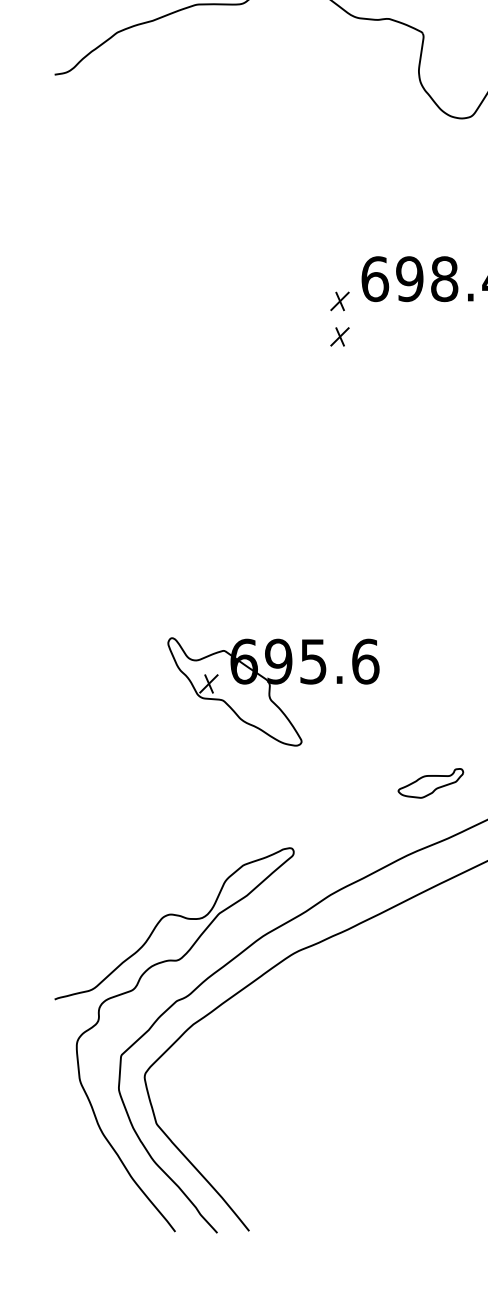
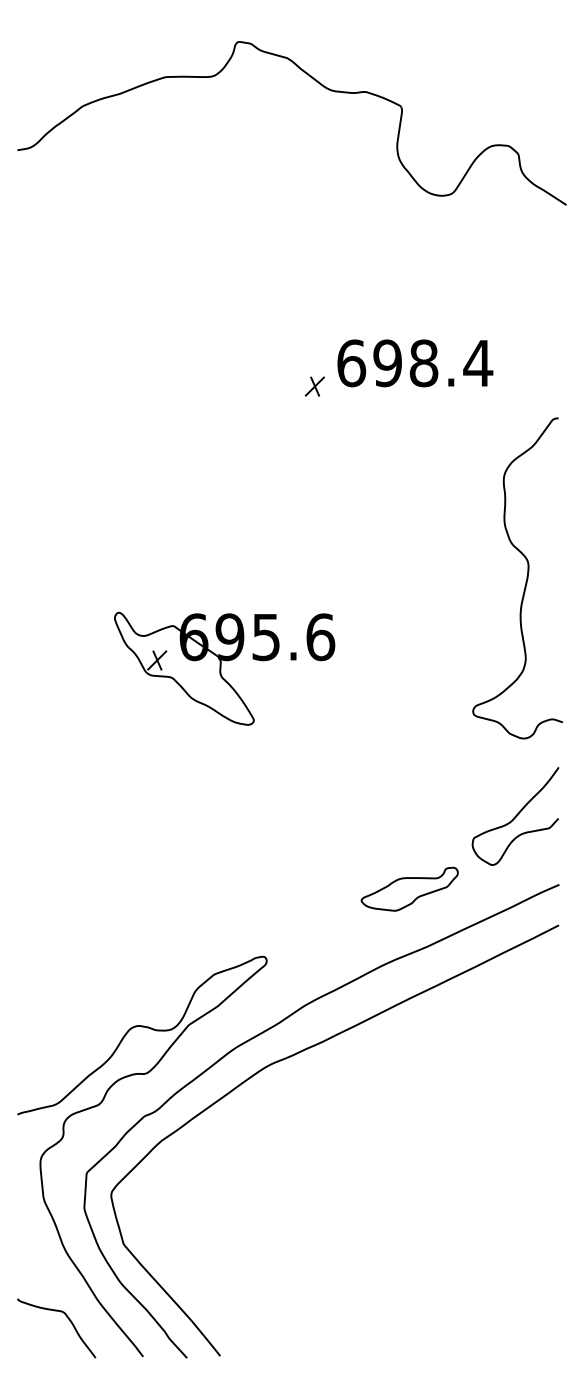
part: (339, 336) -> (314, 423), removed
part: (273, 691) -> (224, 668), moved
part: (430, 782) -> (409, 888), size x1.43
curve: (104, 1197) -> (69, 1321), added

